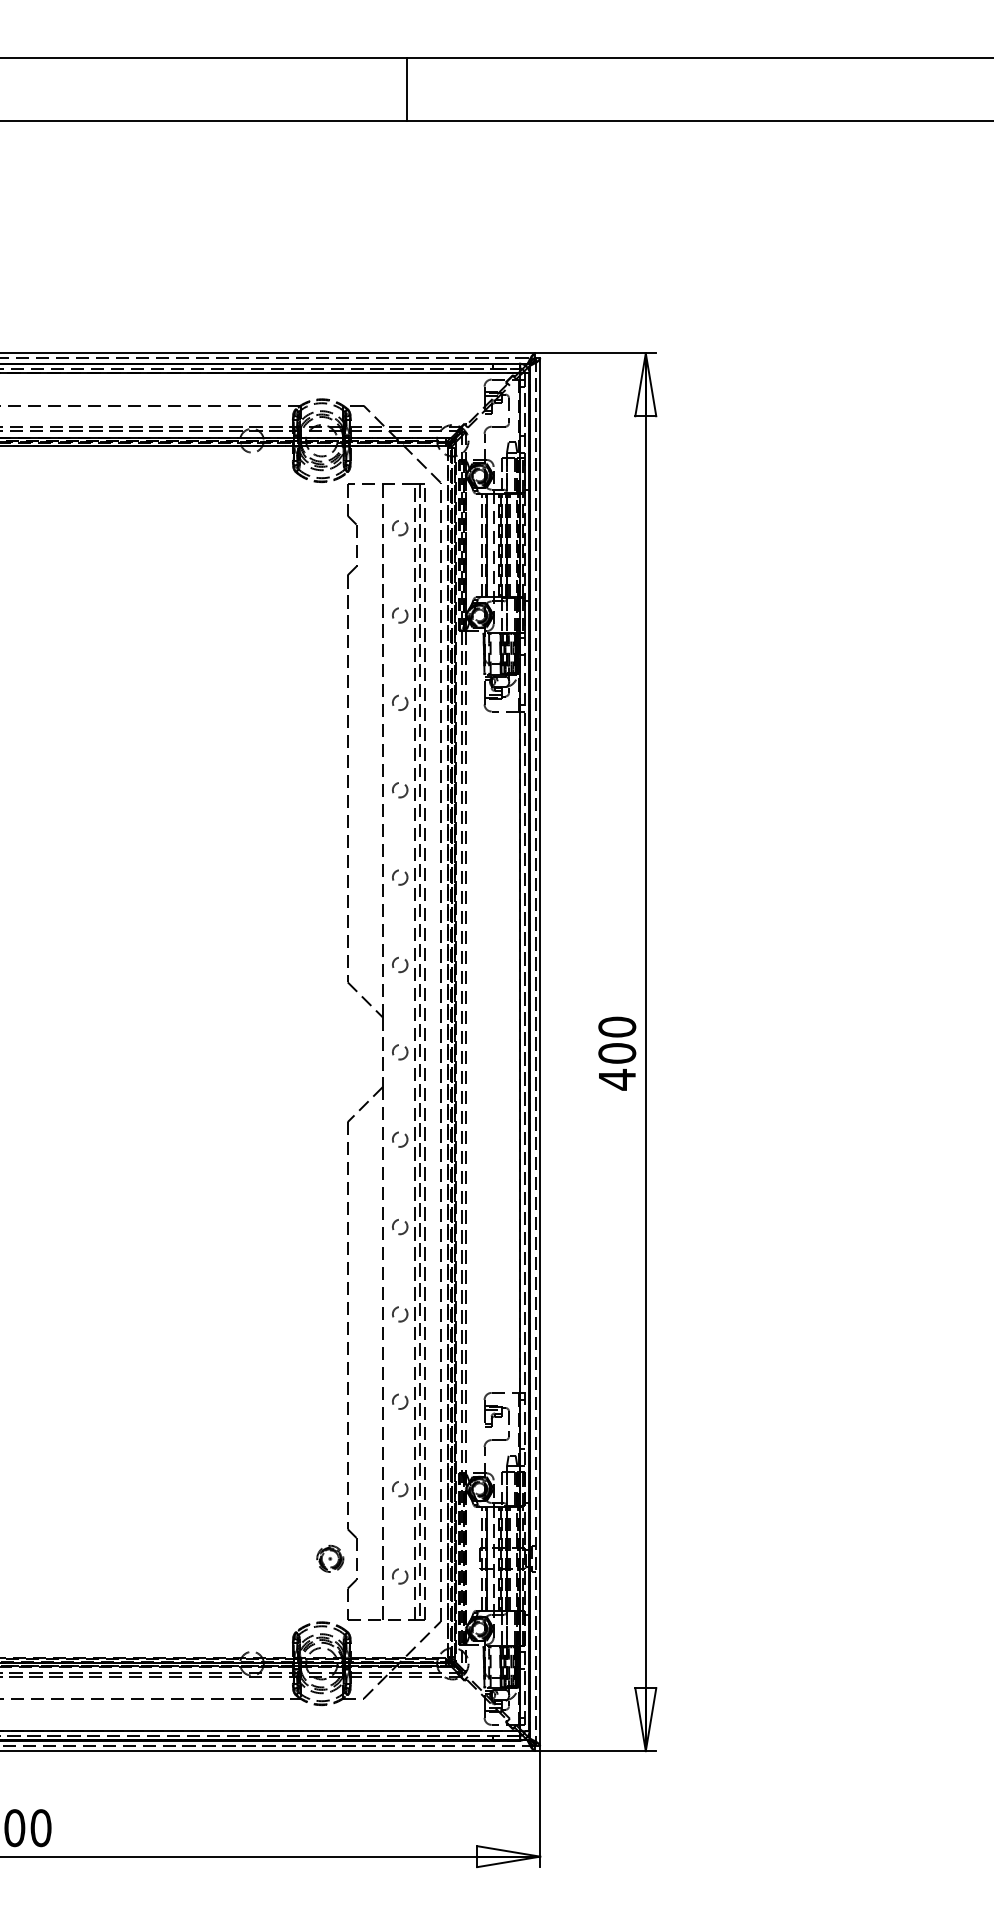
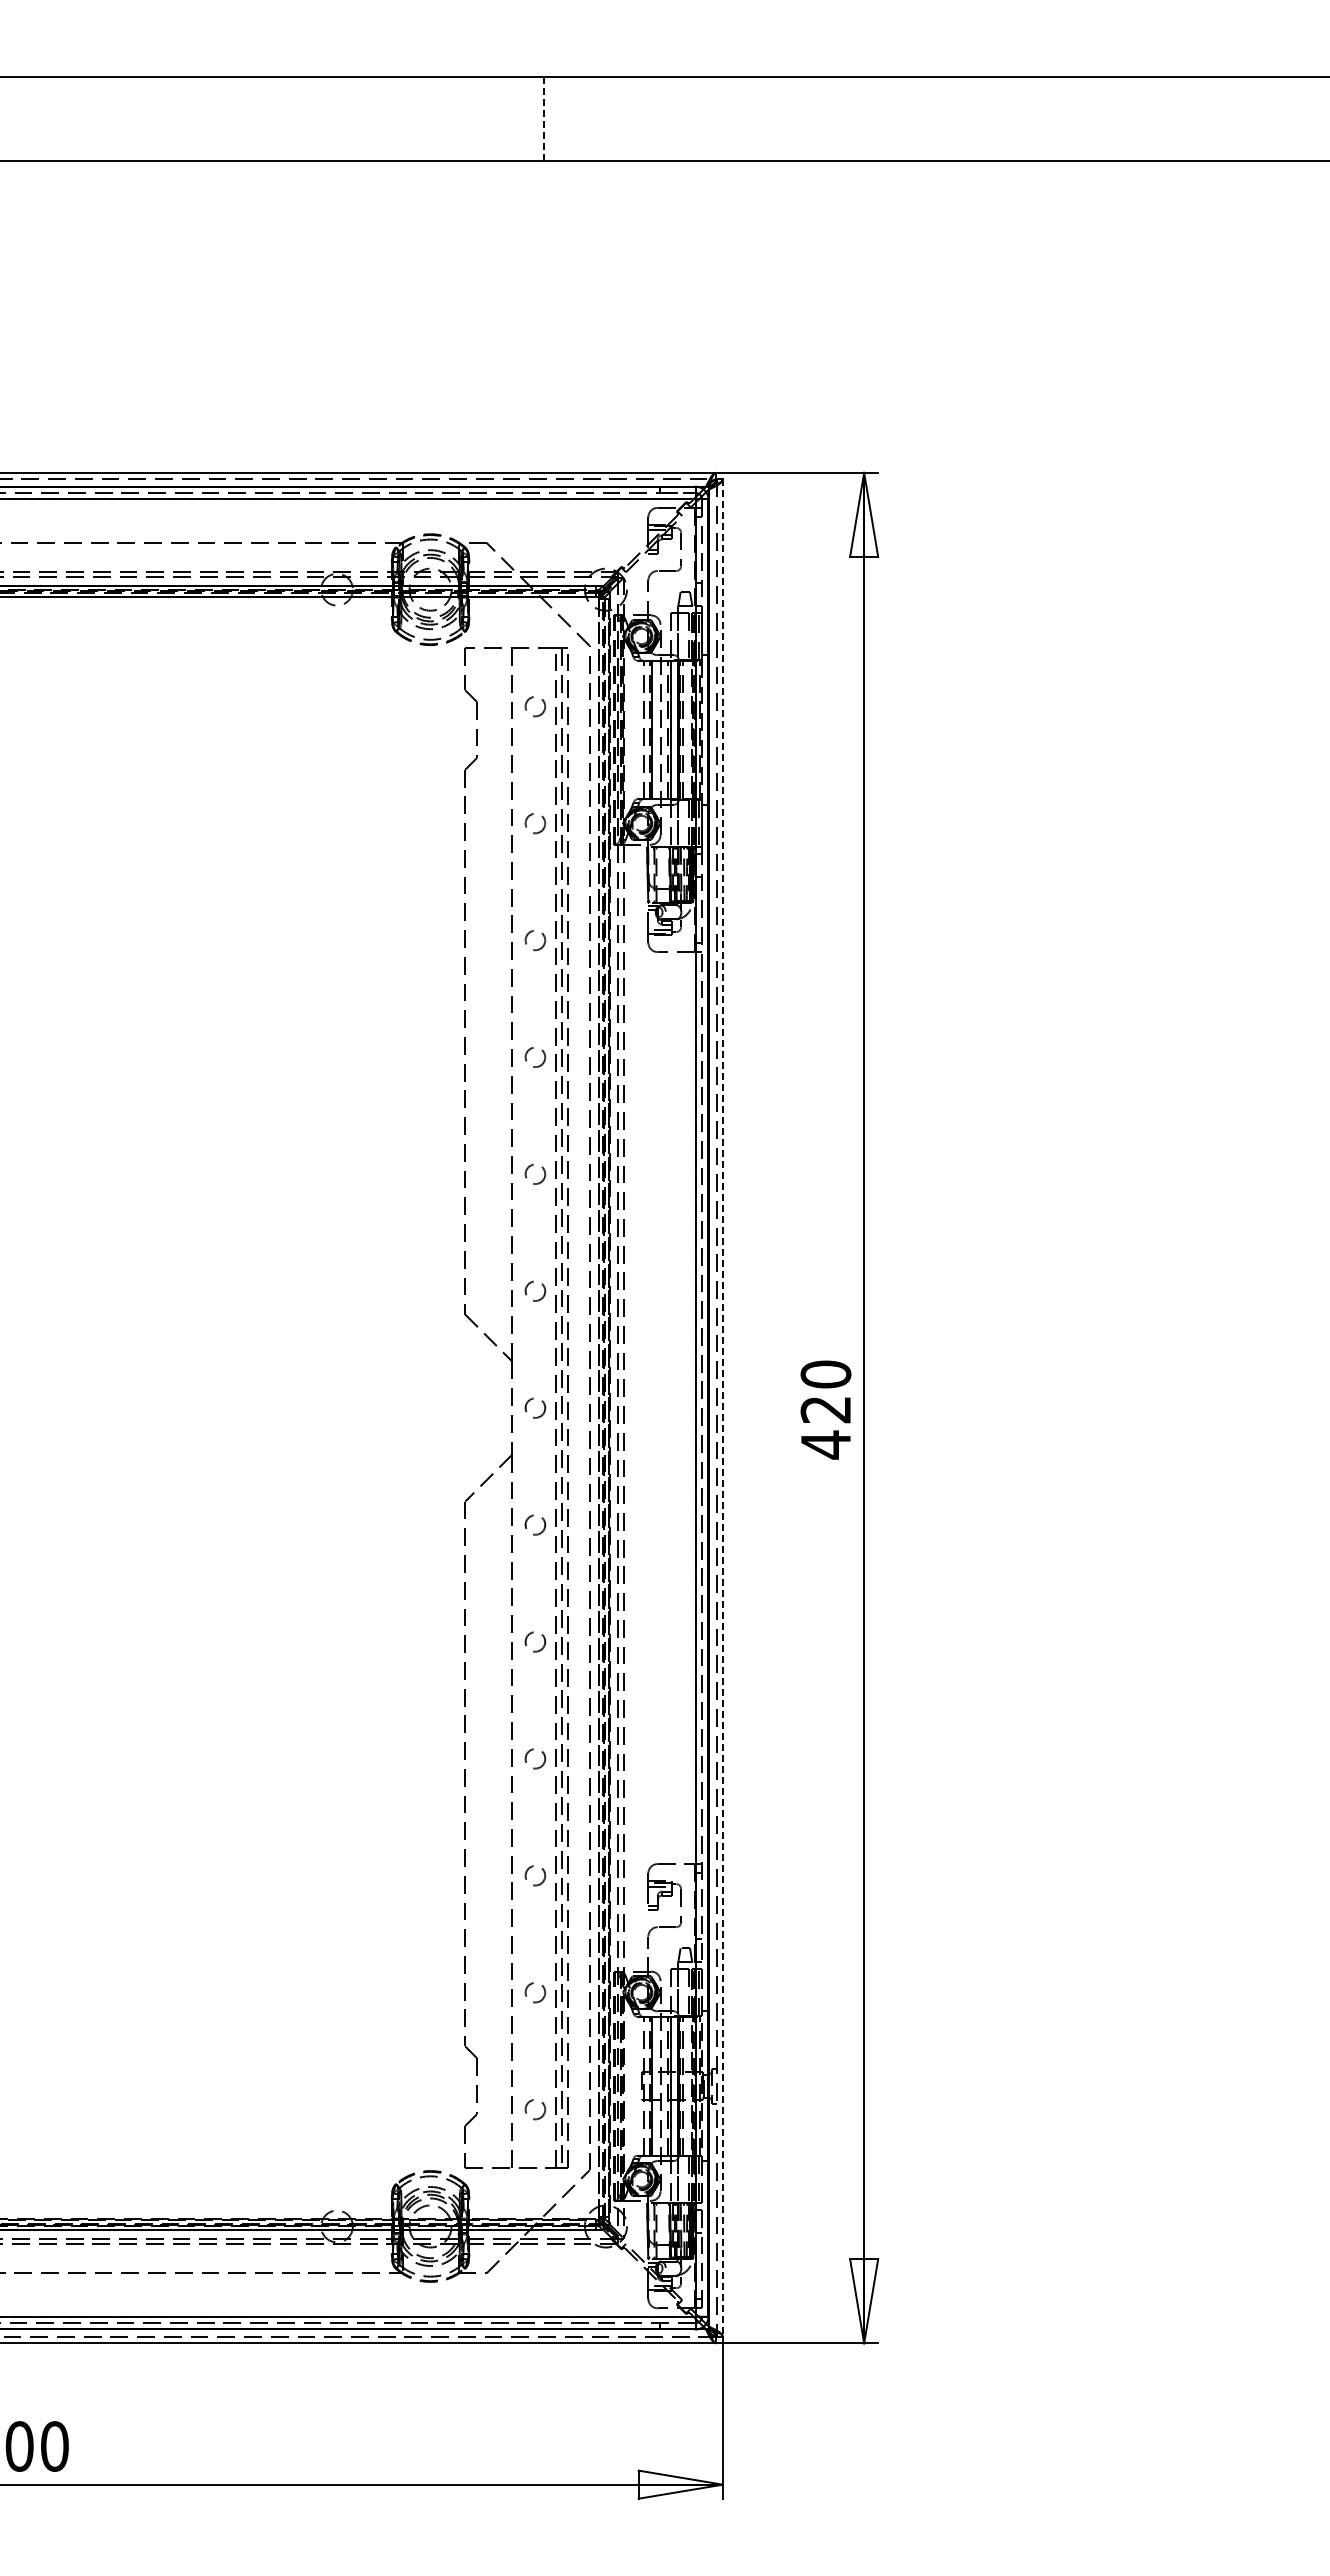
line: (406, 88) -> (543, 118), solid -> dashed
line: (539, 1052) -> (722, 1408), solid -> dashed
text: (616, 1053) -> (825, 1409), 400 -> 420
part: (330, 1558) -> (441, 2085), removed

